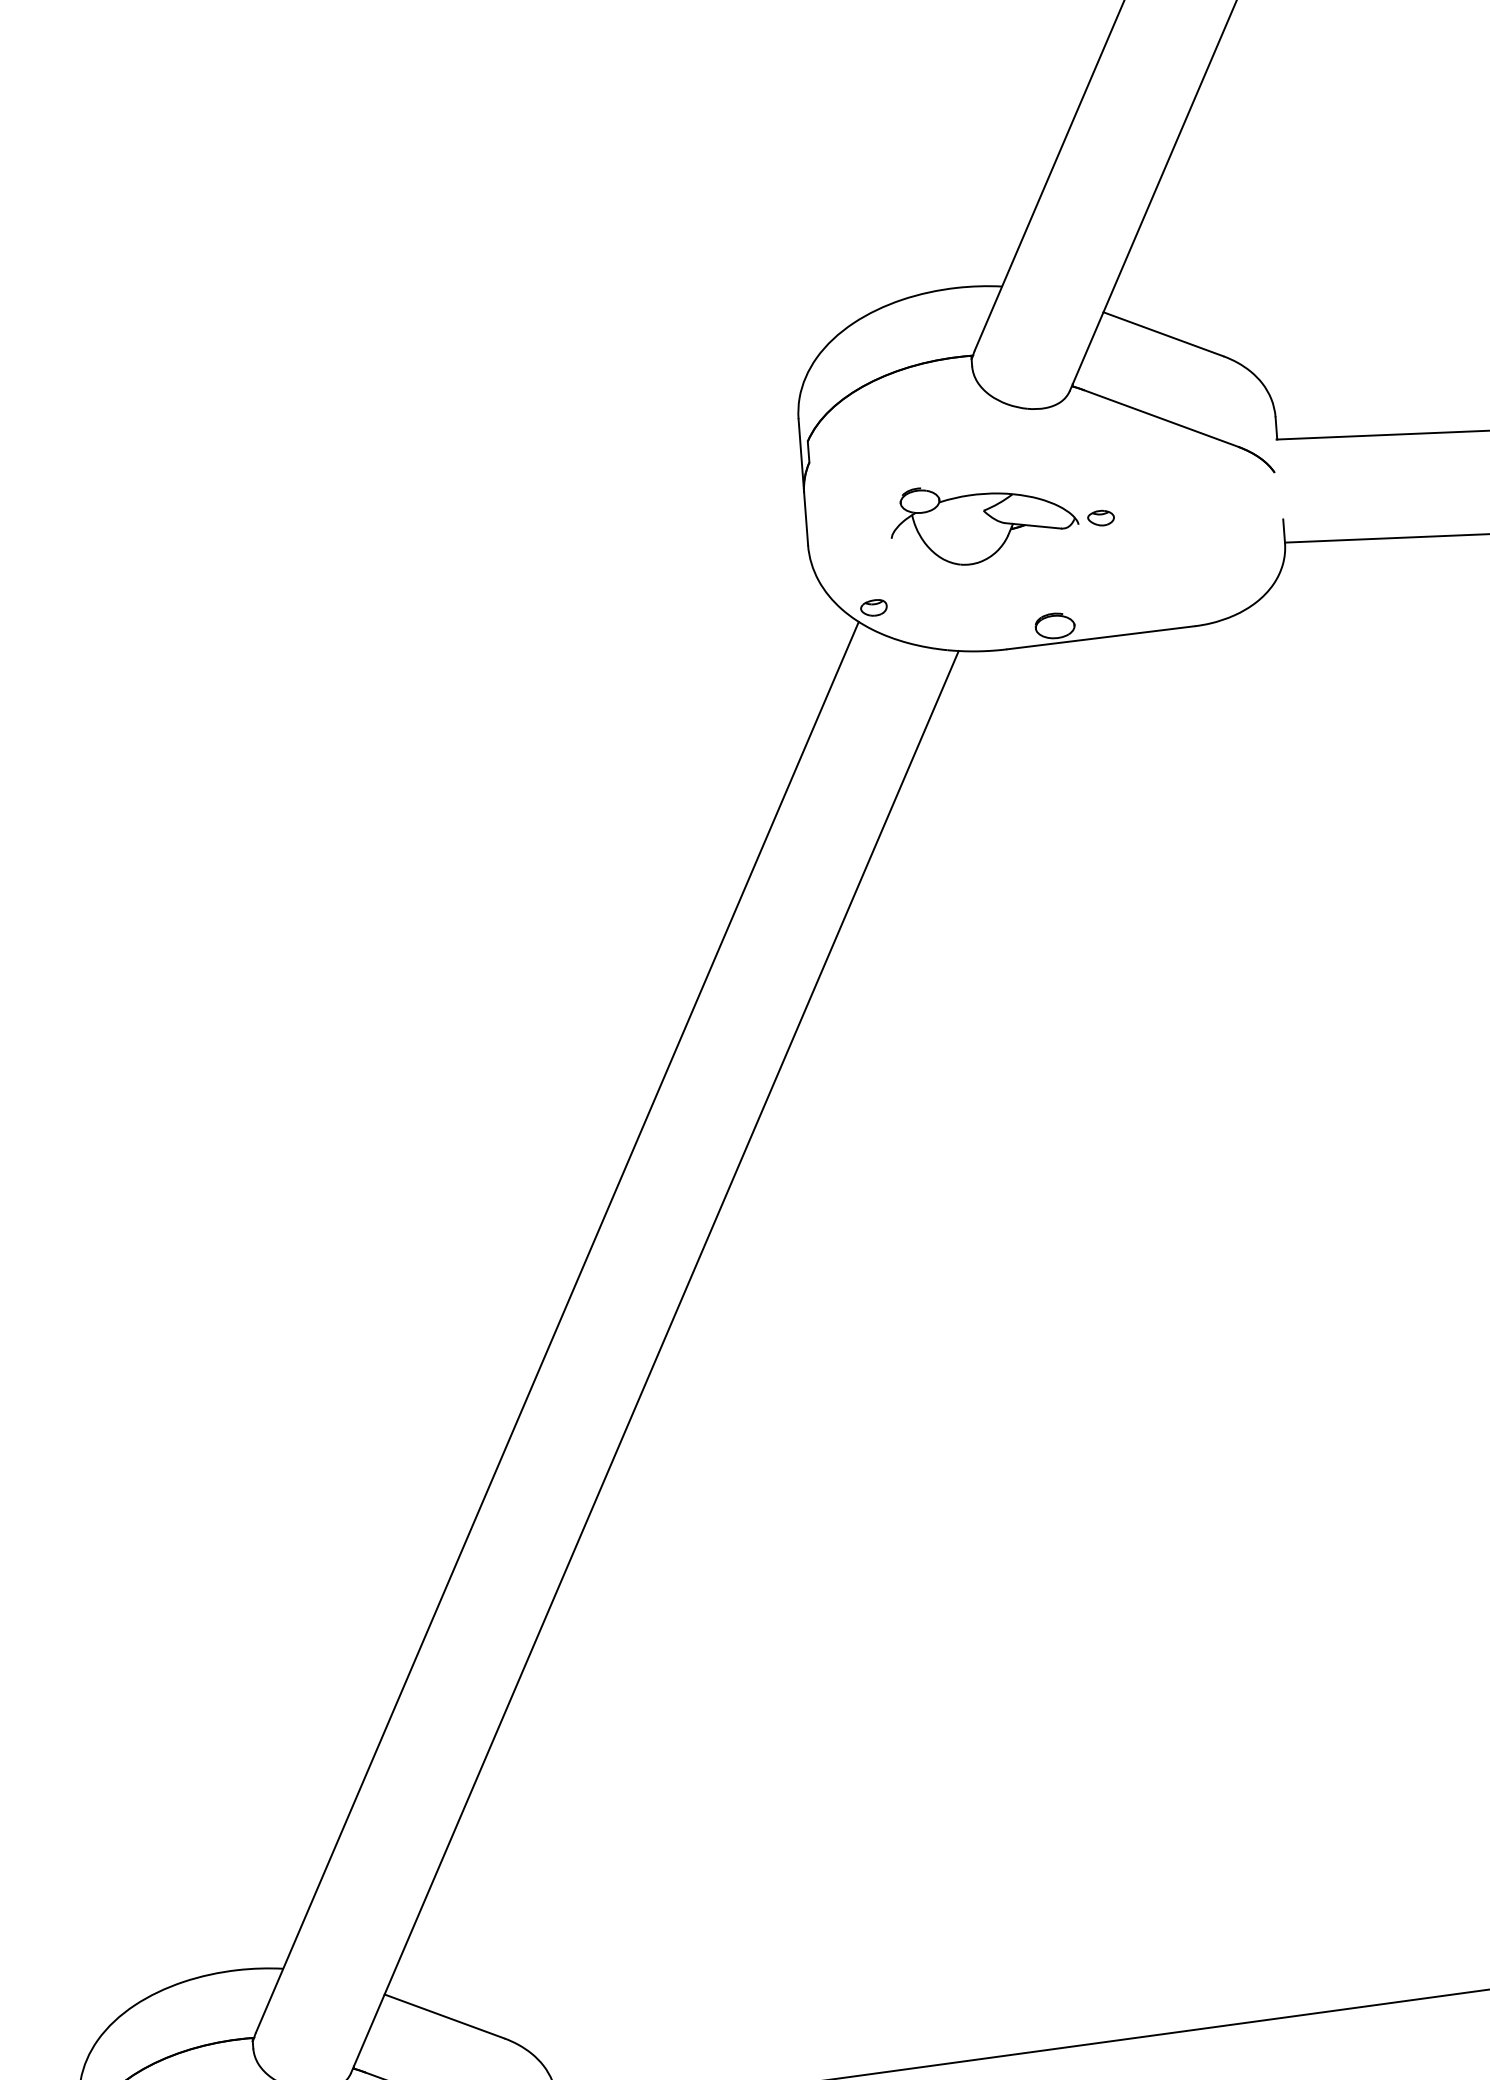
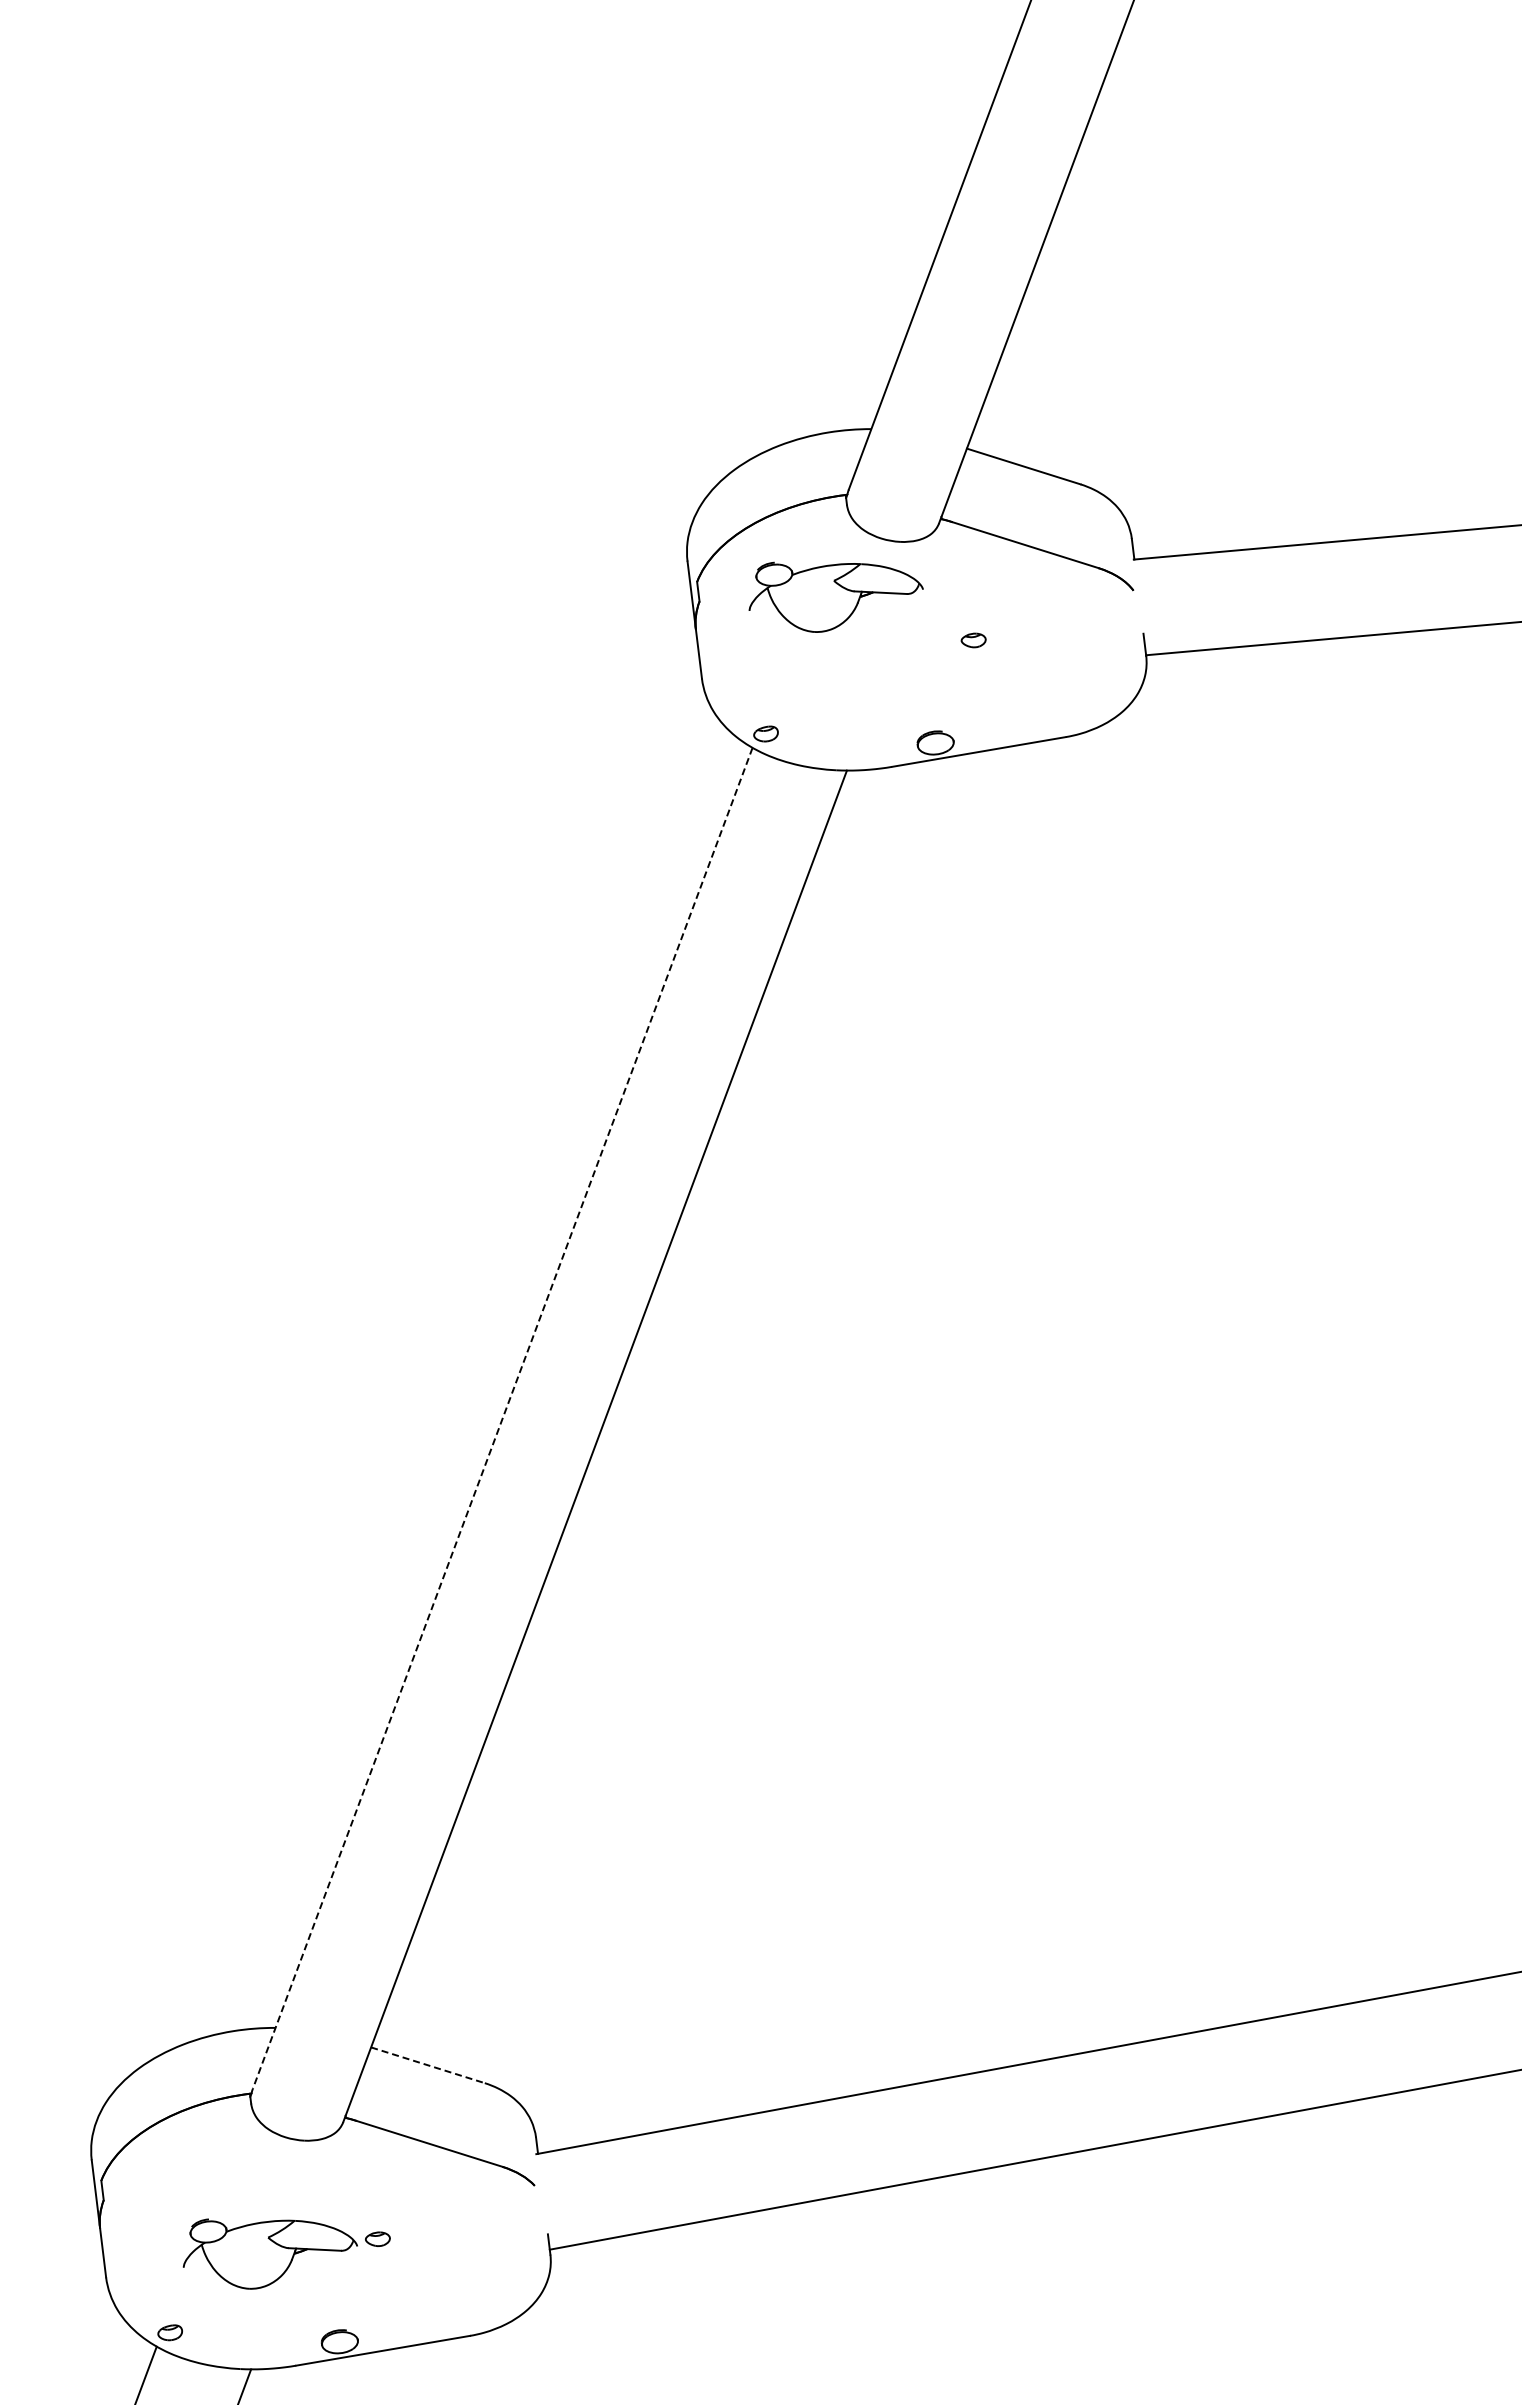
part: (984, 527) -> (835, 596), moved
line: (557, 1327) -> (502, 1418), solid -> dashed
line: (444, 2016) -> (427, 2065), solid -> dashed

